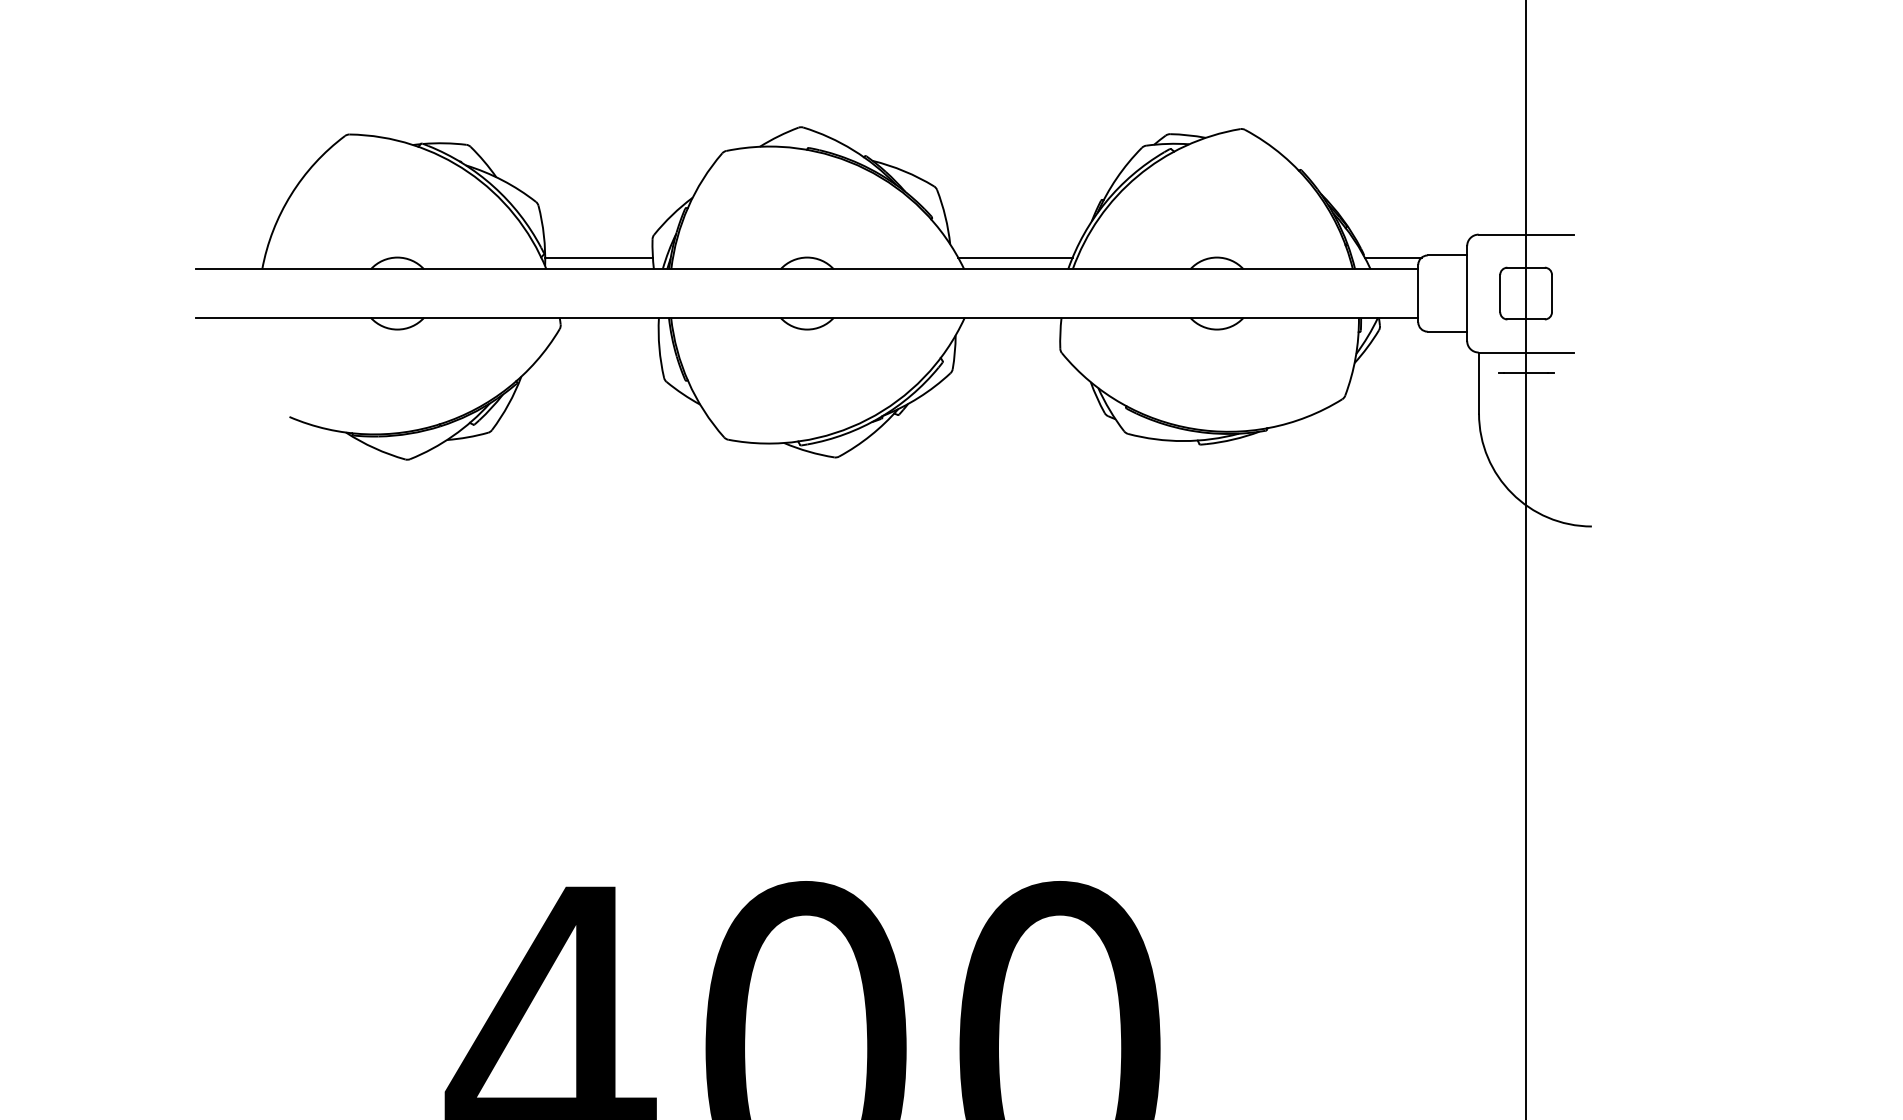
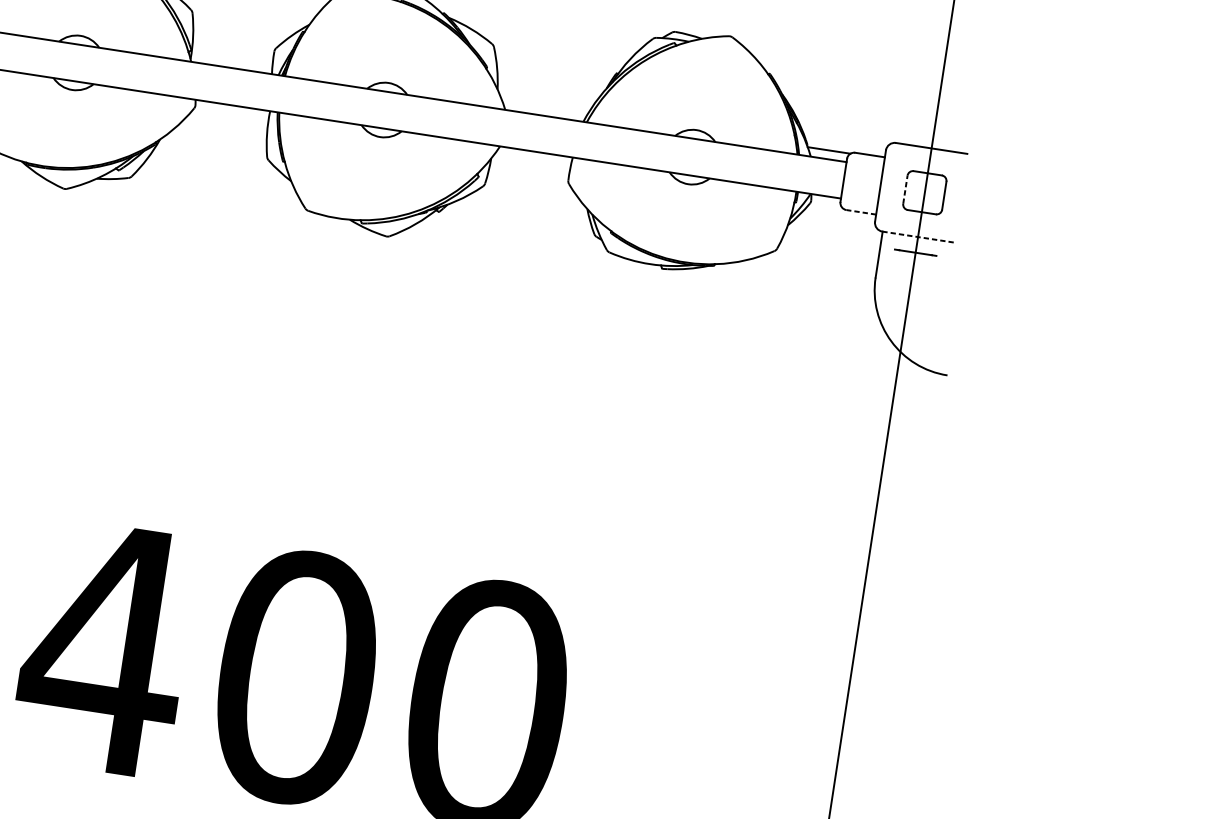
line: (598, 257) -> (231, 58), removed
line: (1015, 257) -> (545, 106), removed
line: (1500, 293) -> (905, 189), solid -> dashed
line: (1447, 331) -> (861, 212), solid -> dashed
line: (1525, 352) -> (917, 236), solid -> dashed

